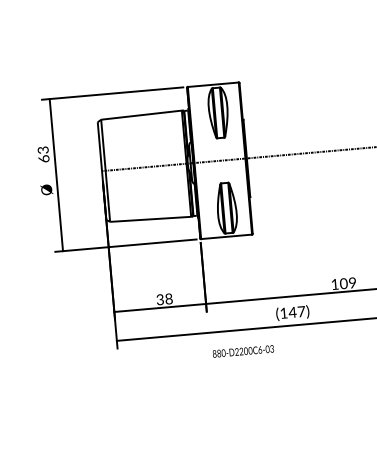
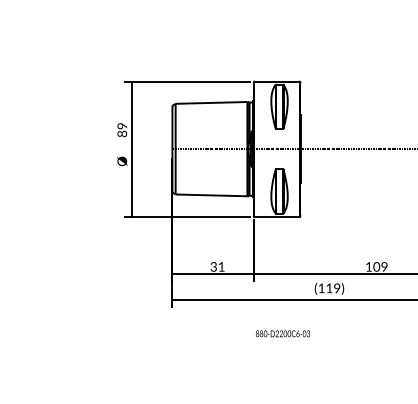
text: (43, 155) -> (122, 130), 63 -> 89
text: (168, 298) -> (221, 266), 38 -> 31
text: (297, 312) -> (333, 288), (147) -> (119)
text: (243, 351) -> (283, 333), moved

